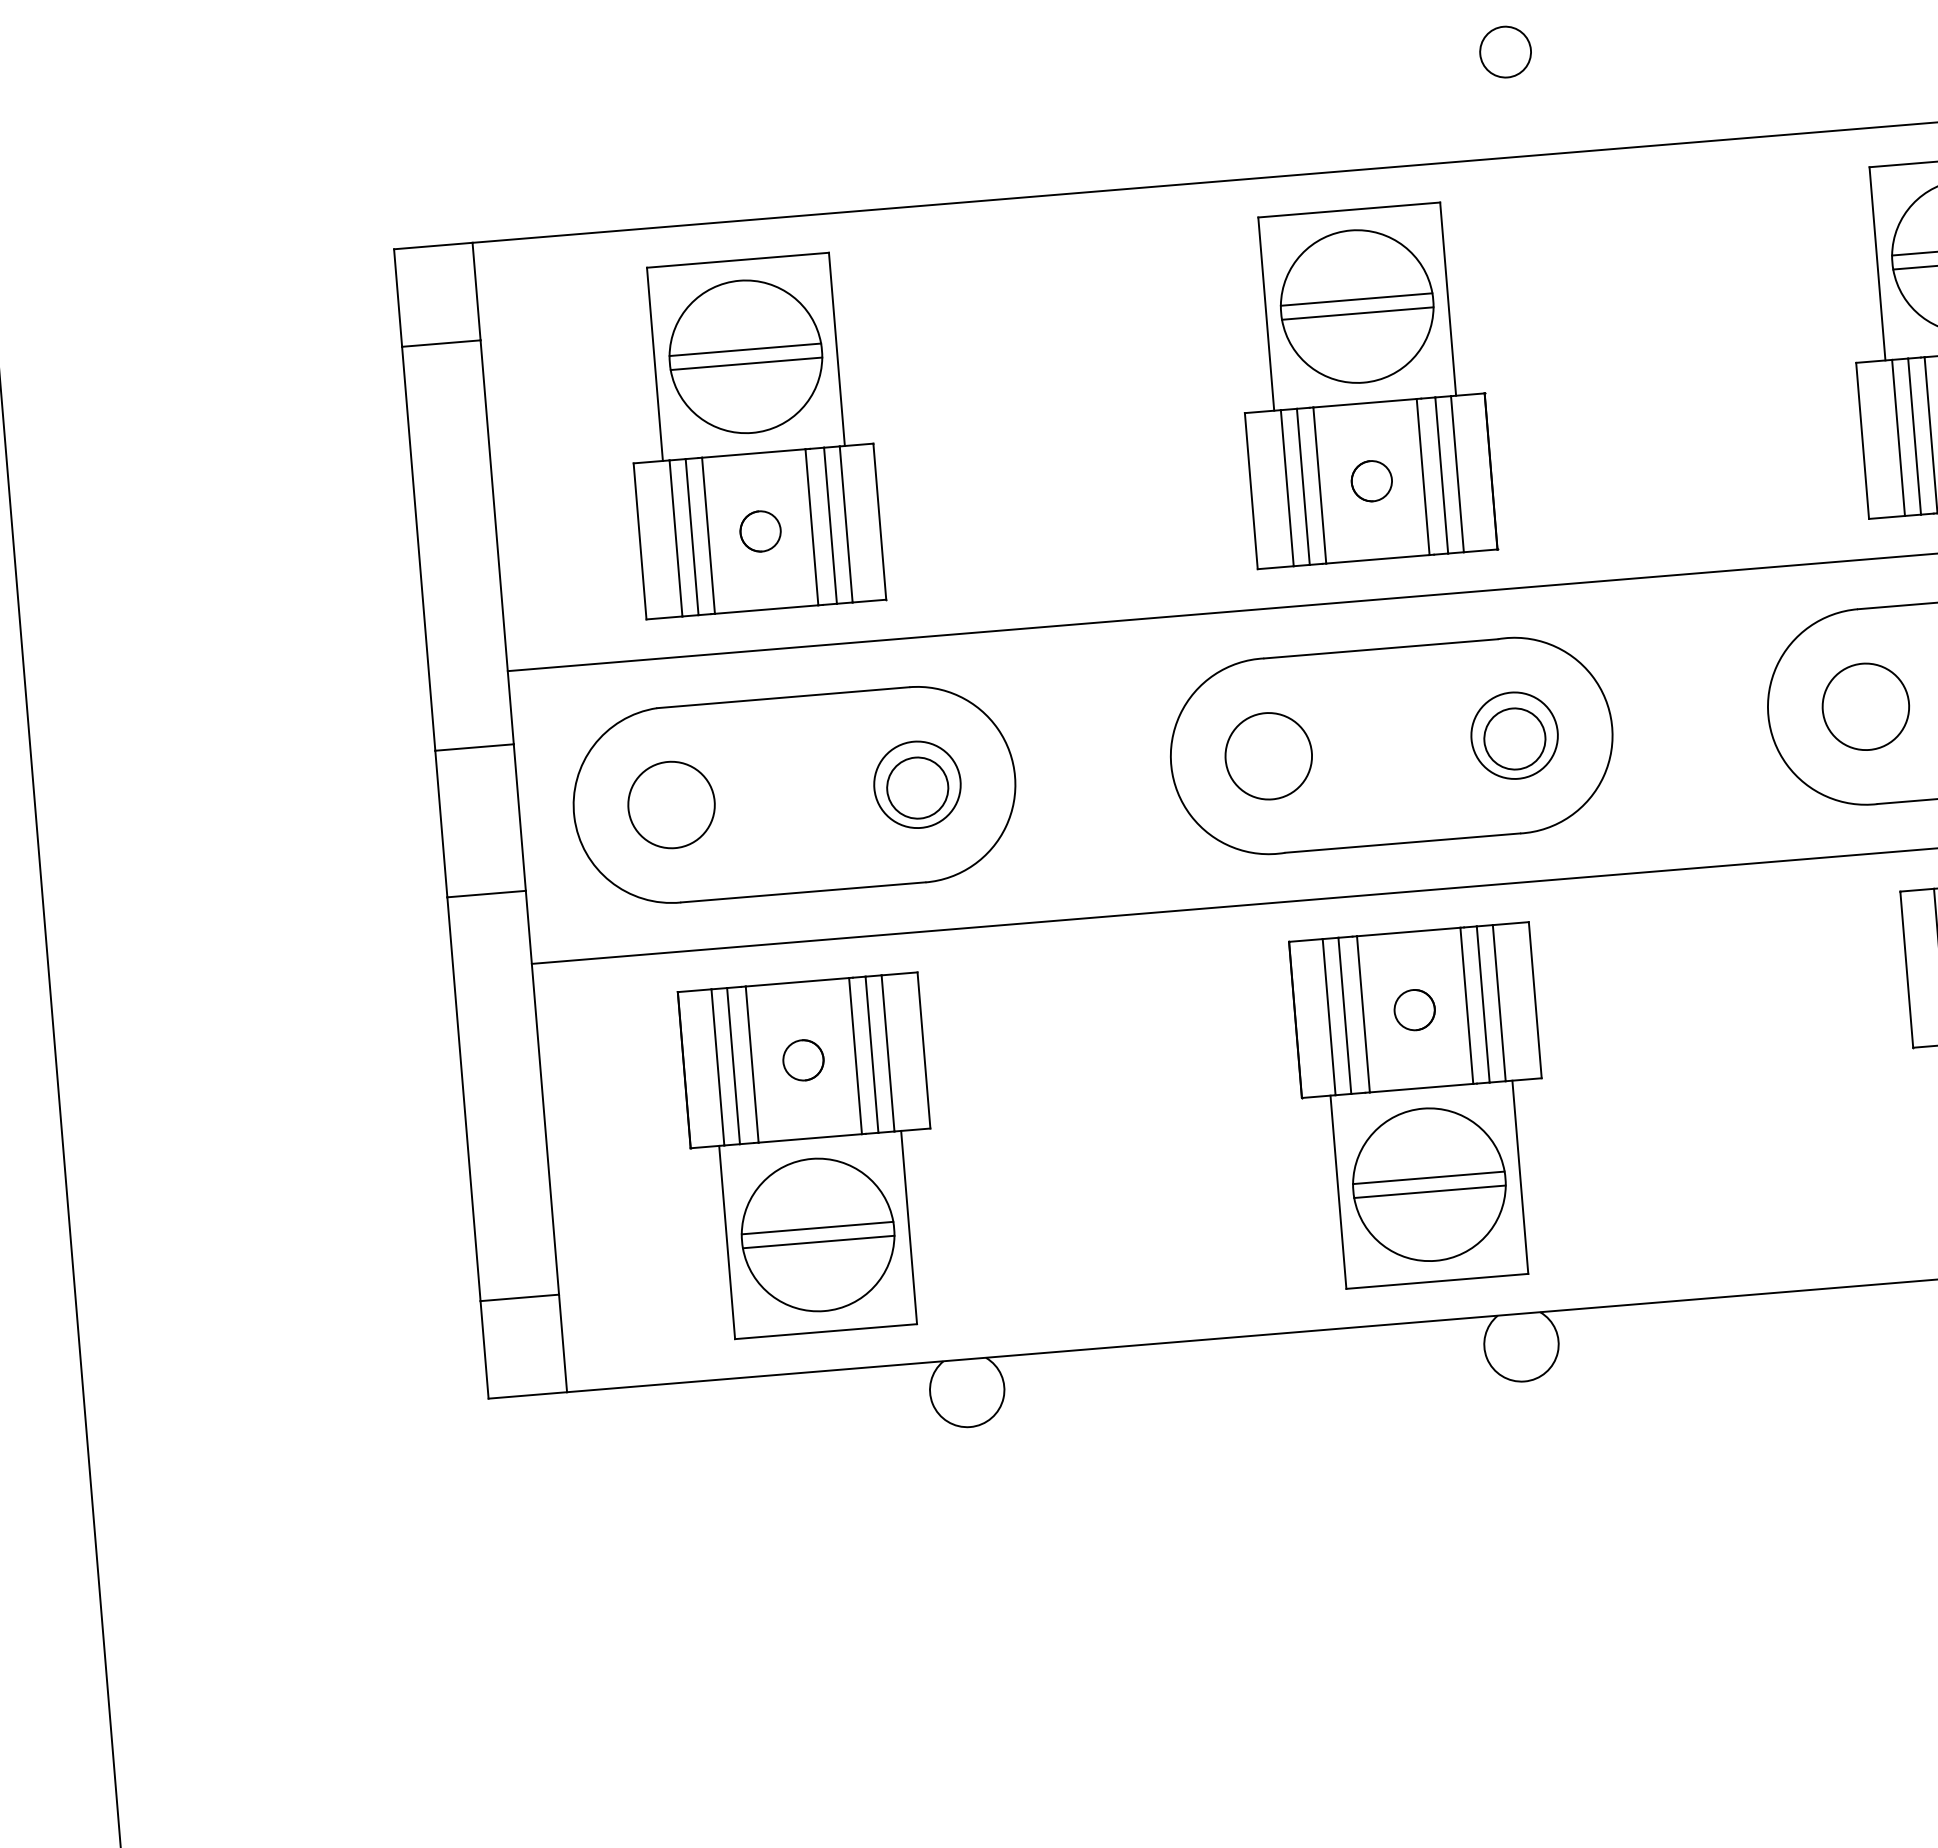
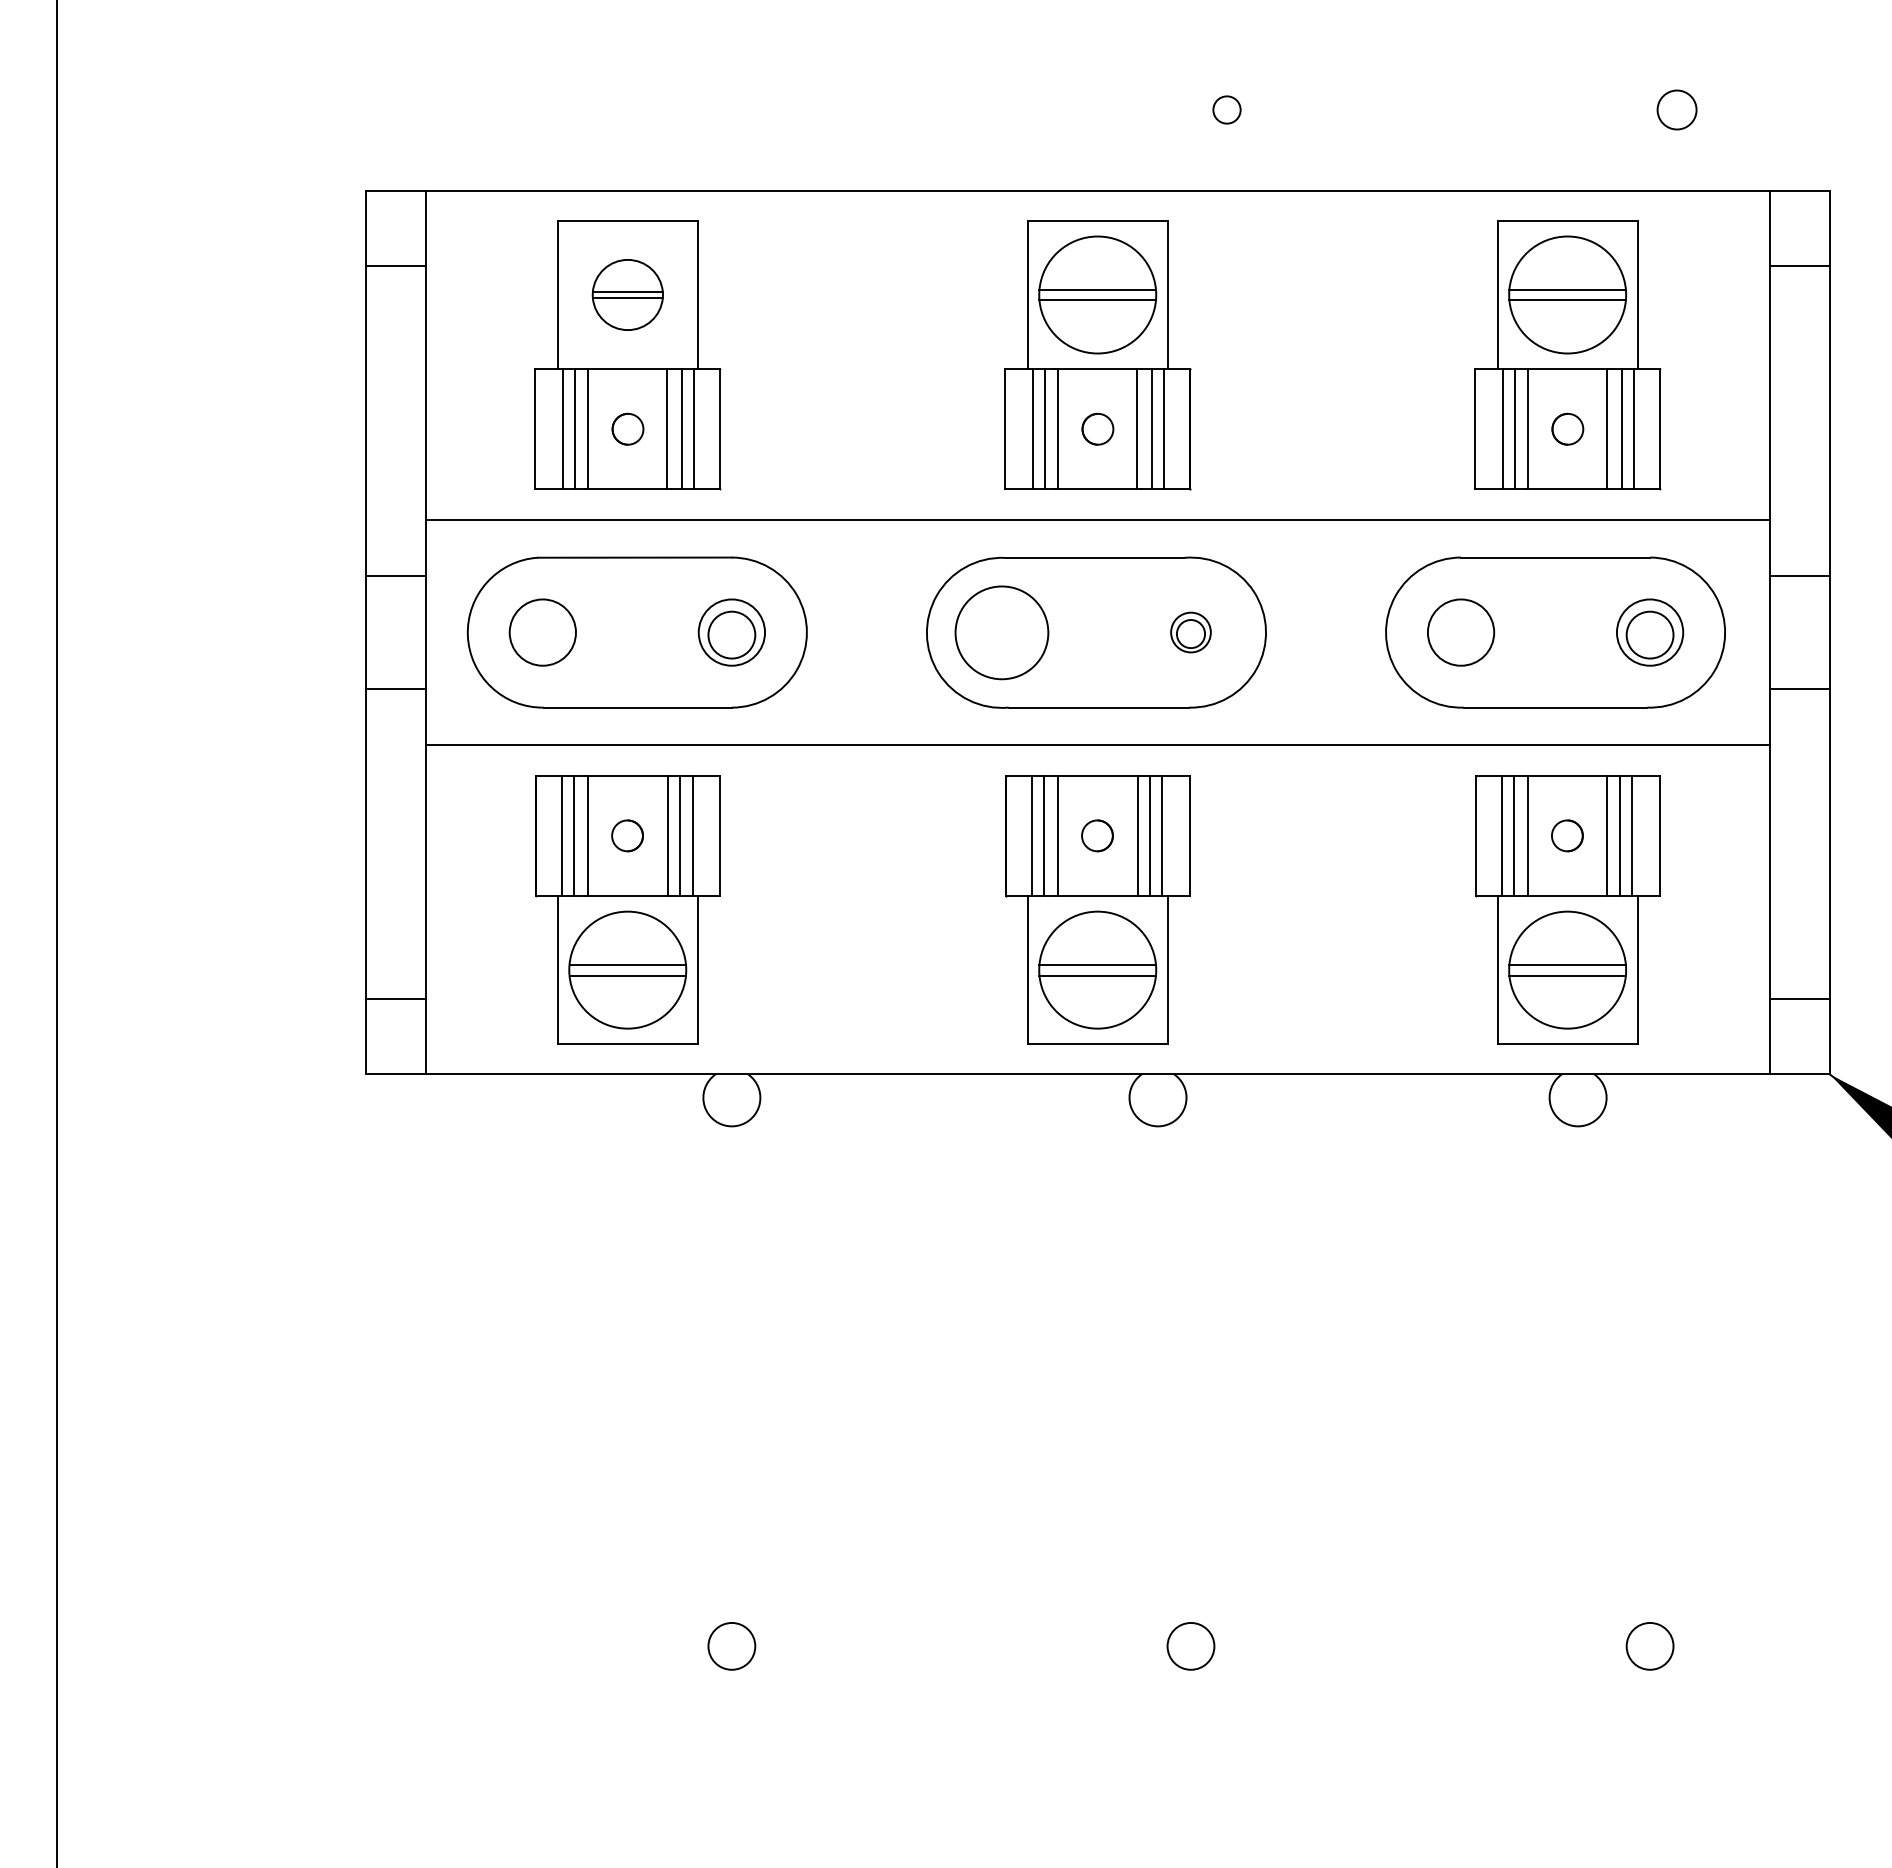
circle: (1504, 51) -> (1226, 109), size x0.7
part: (745, 356) -> (627, 294), size x0.6
part: (1513, 735) -> (1190, 632), size x0.6
circle: (1268, 755) -> (1001, 632), size x1.4

